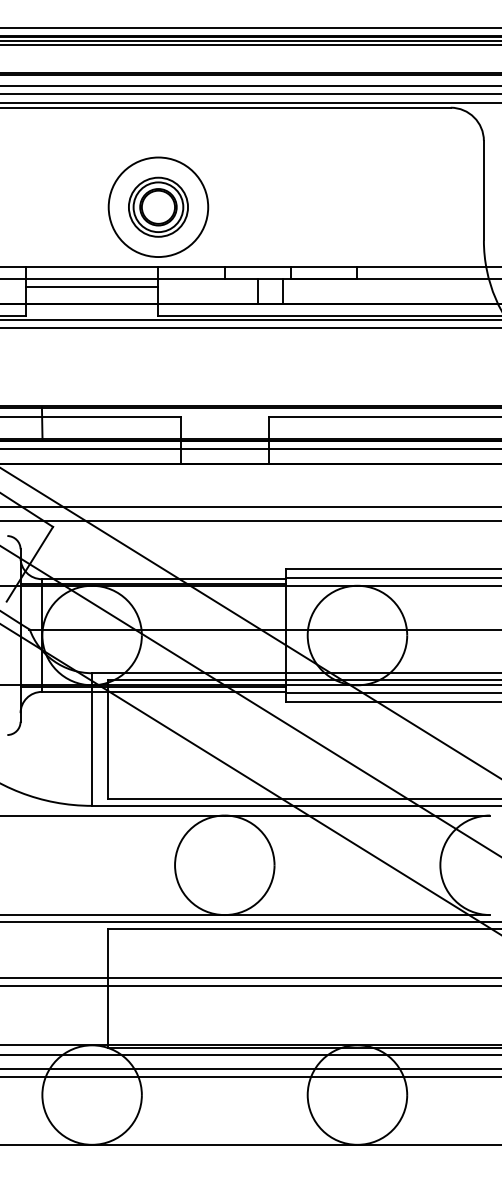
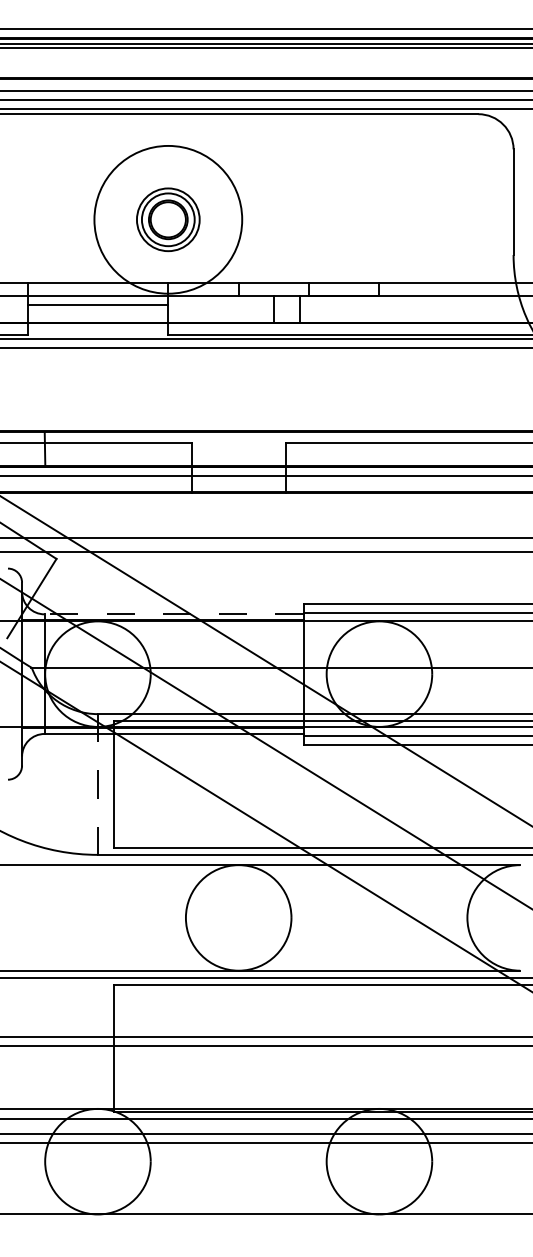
circle: (158, 206) -> (168, 219), size x1.4
line: (163, 579) -> (173, 614), solid -> dashed
line: (91, 739) -> (97, 784), solid -> dashed

